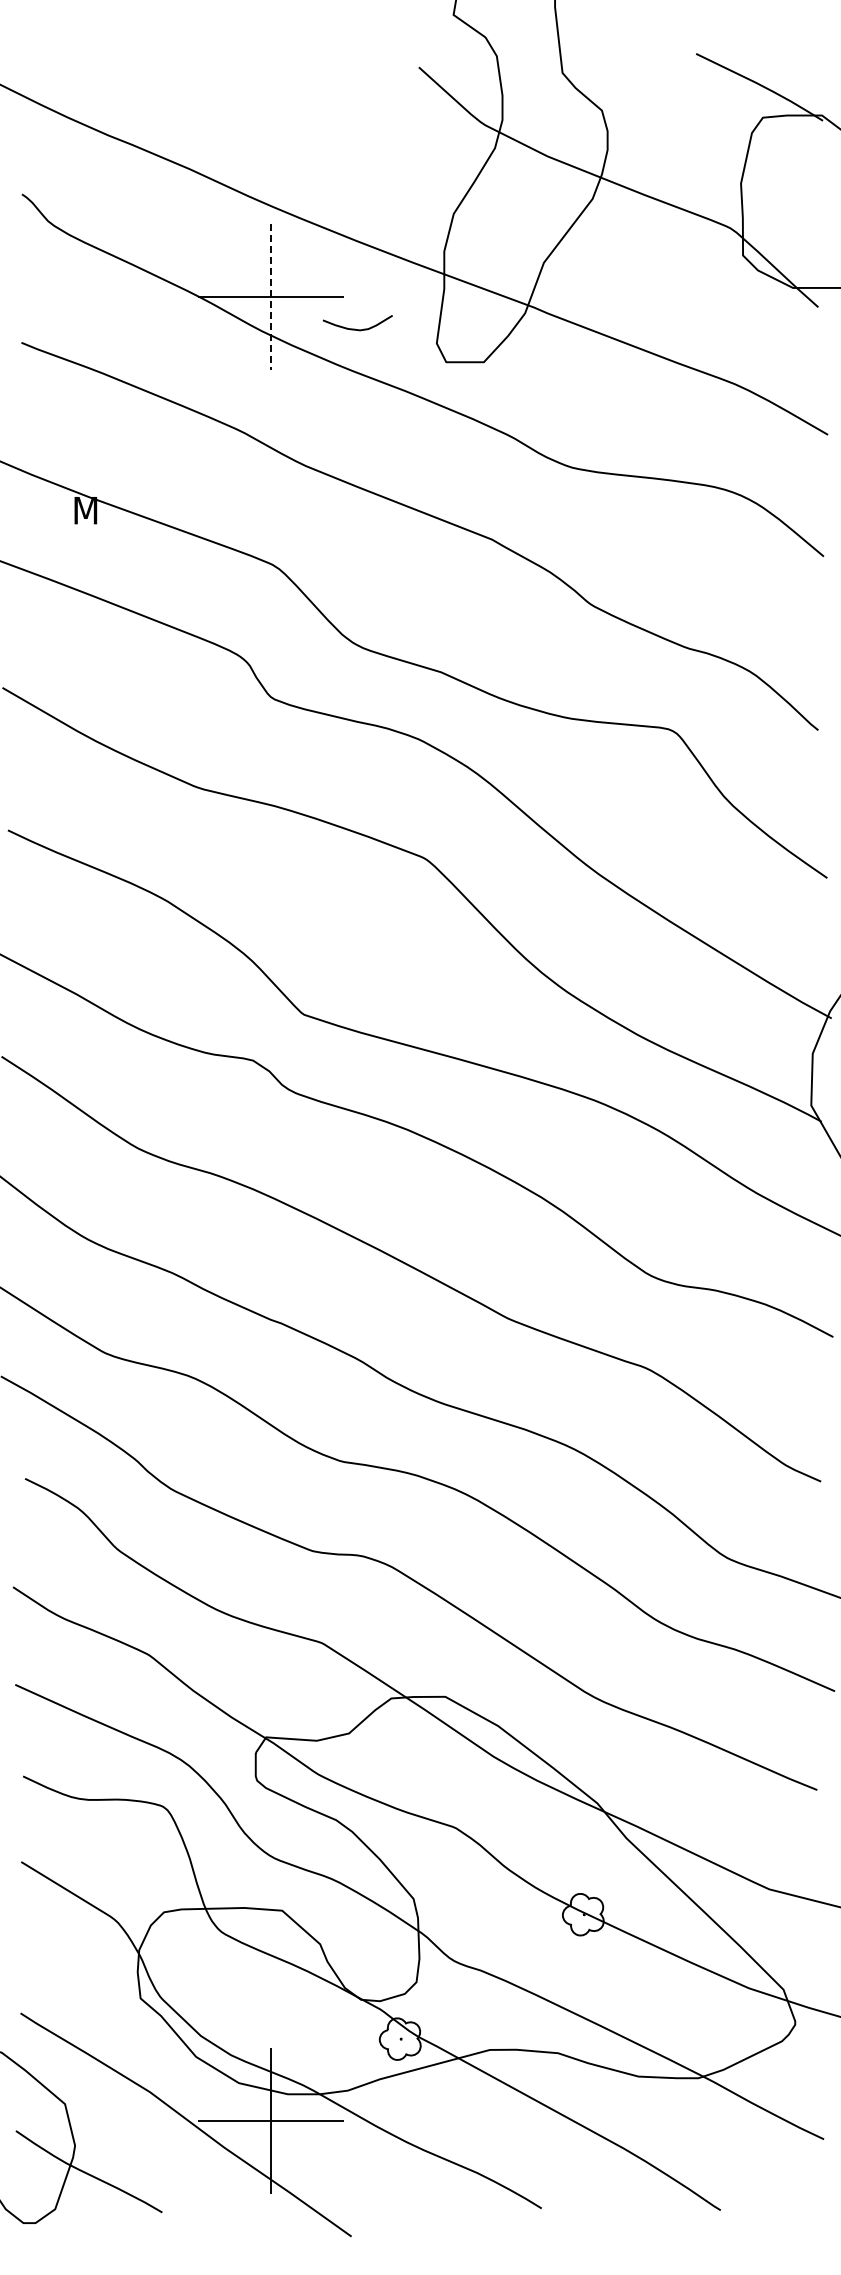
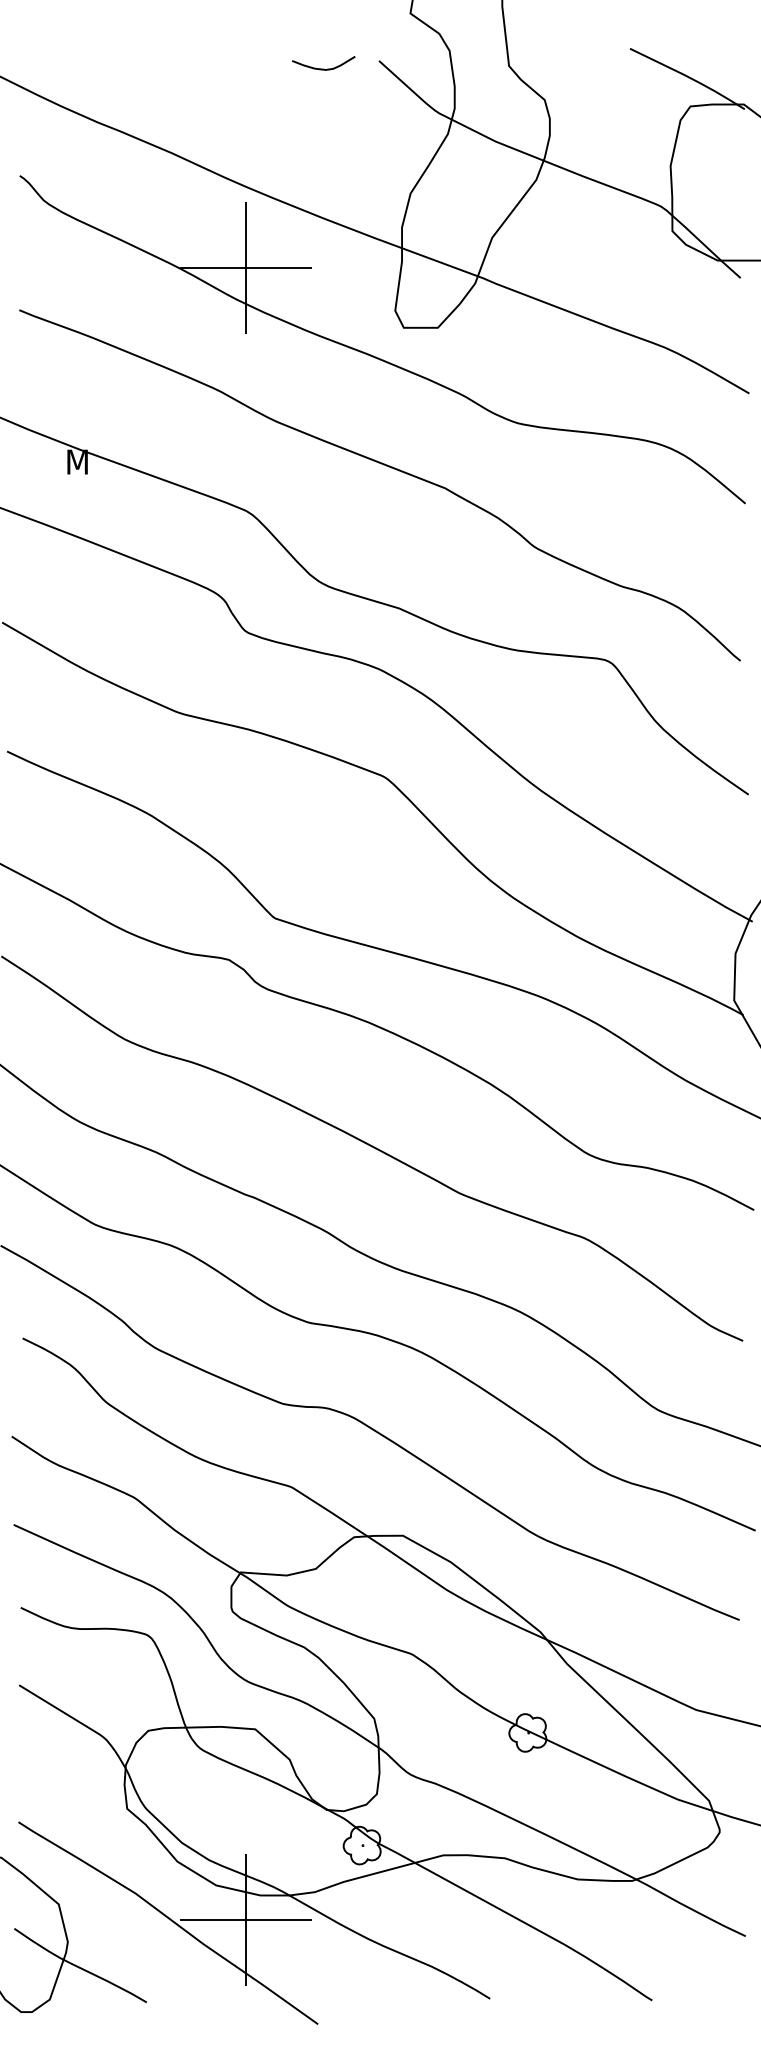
line: (271, 296) -> (245, 268), dashed -> solid
curve: (355, 328) -> (321, 68), moved

